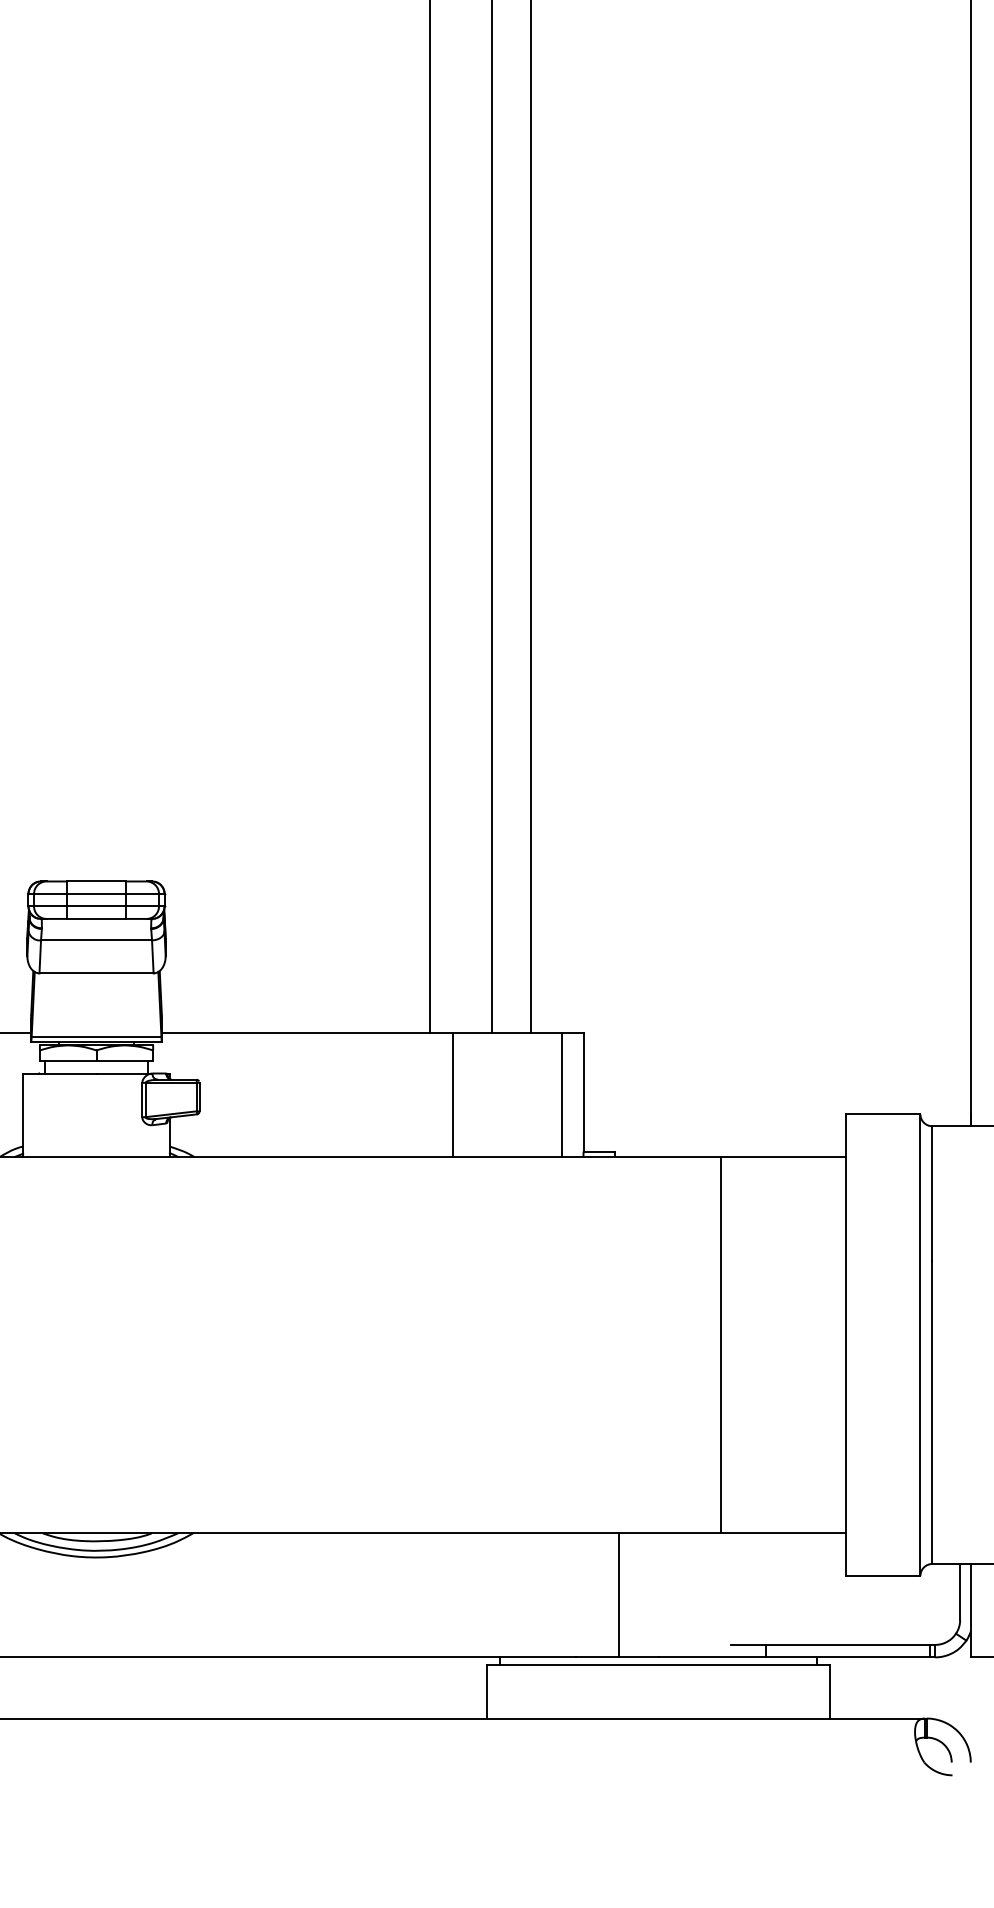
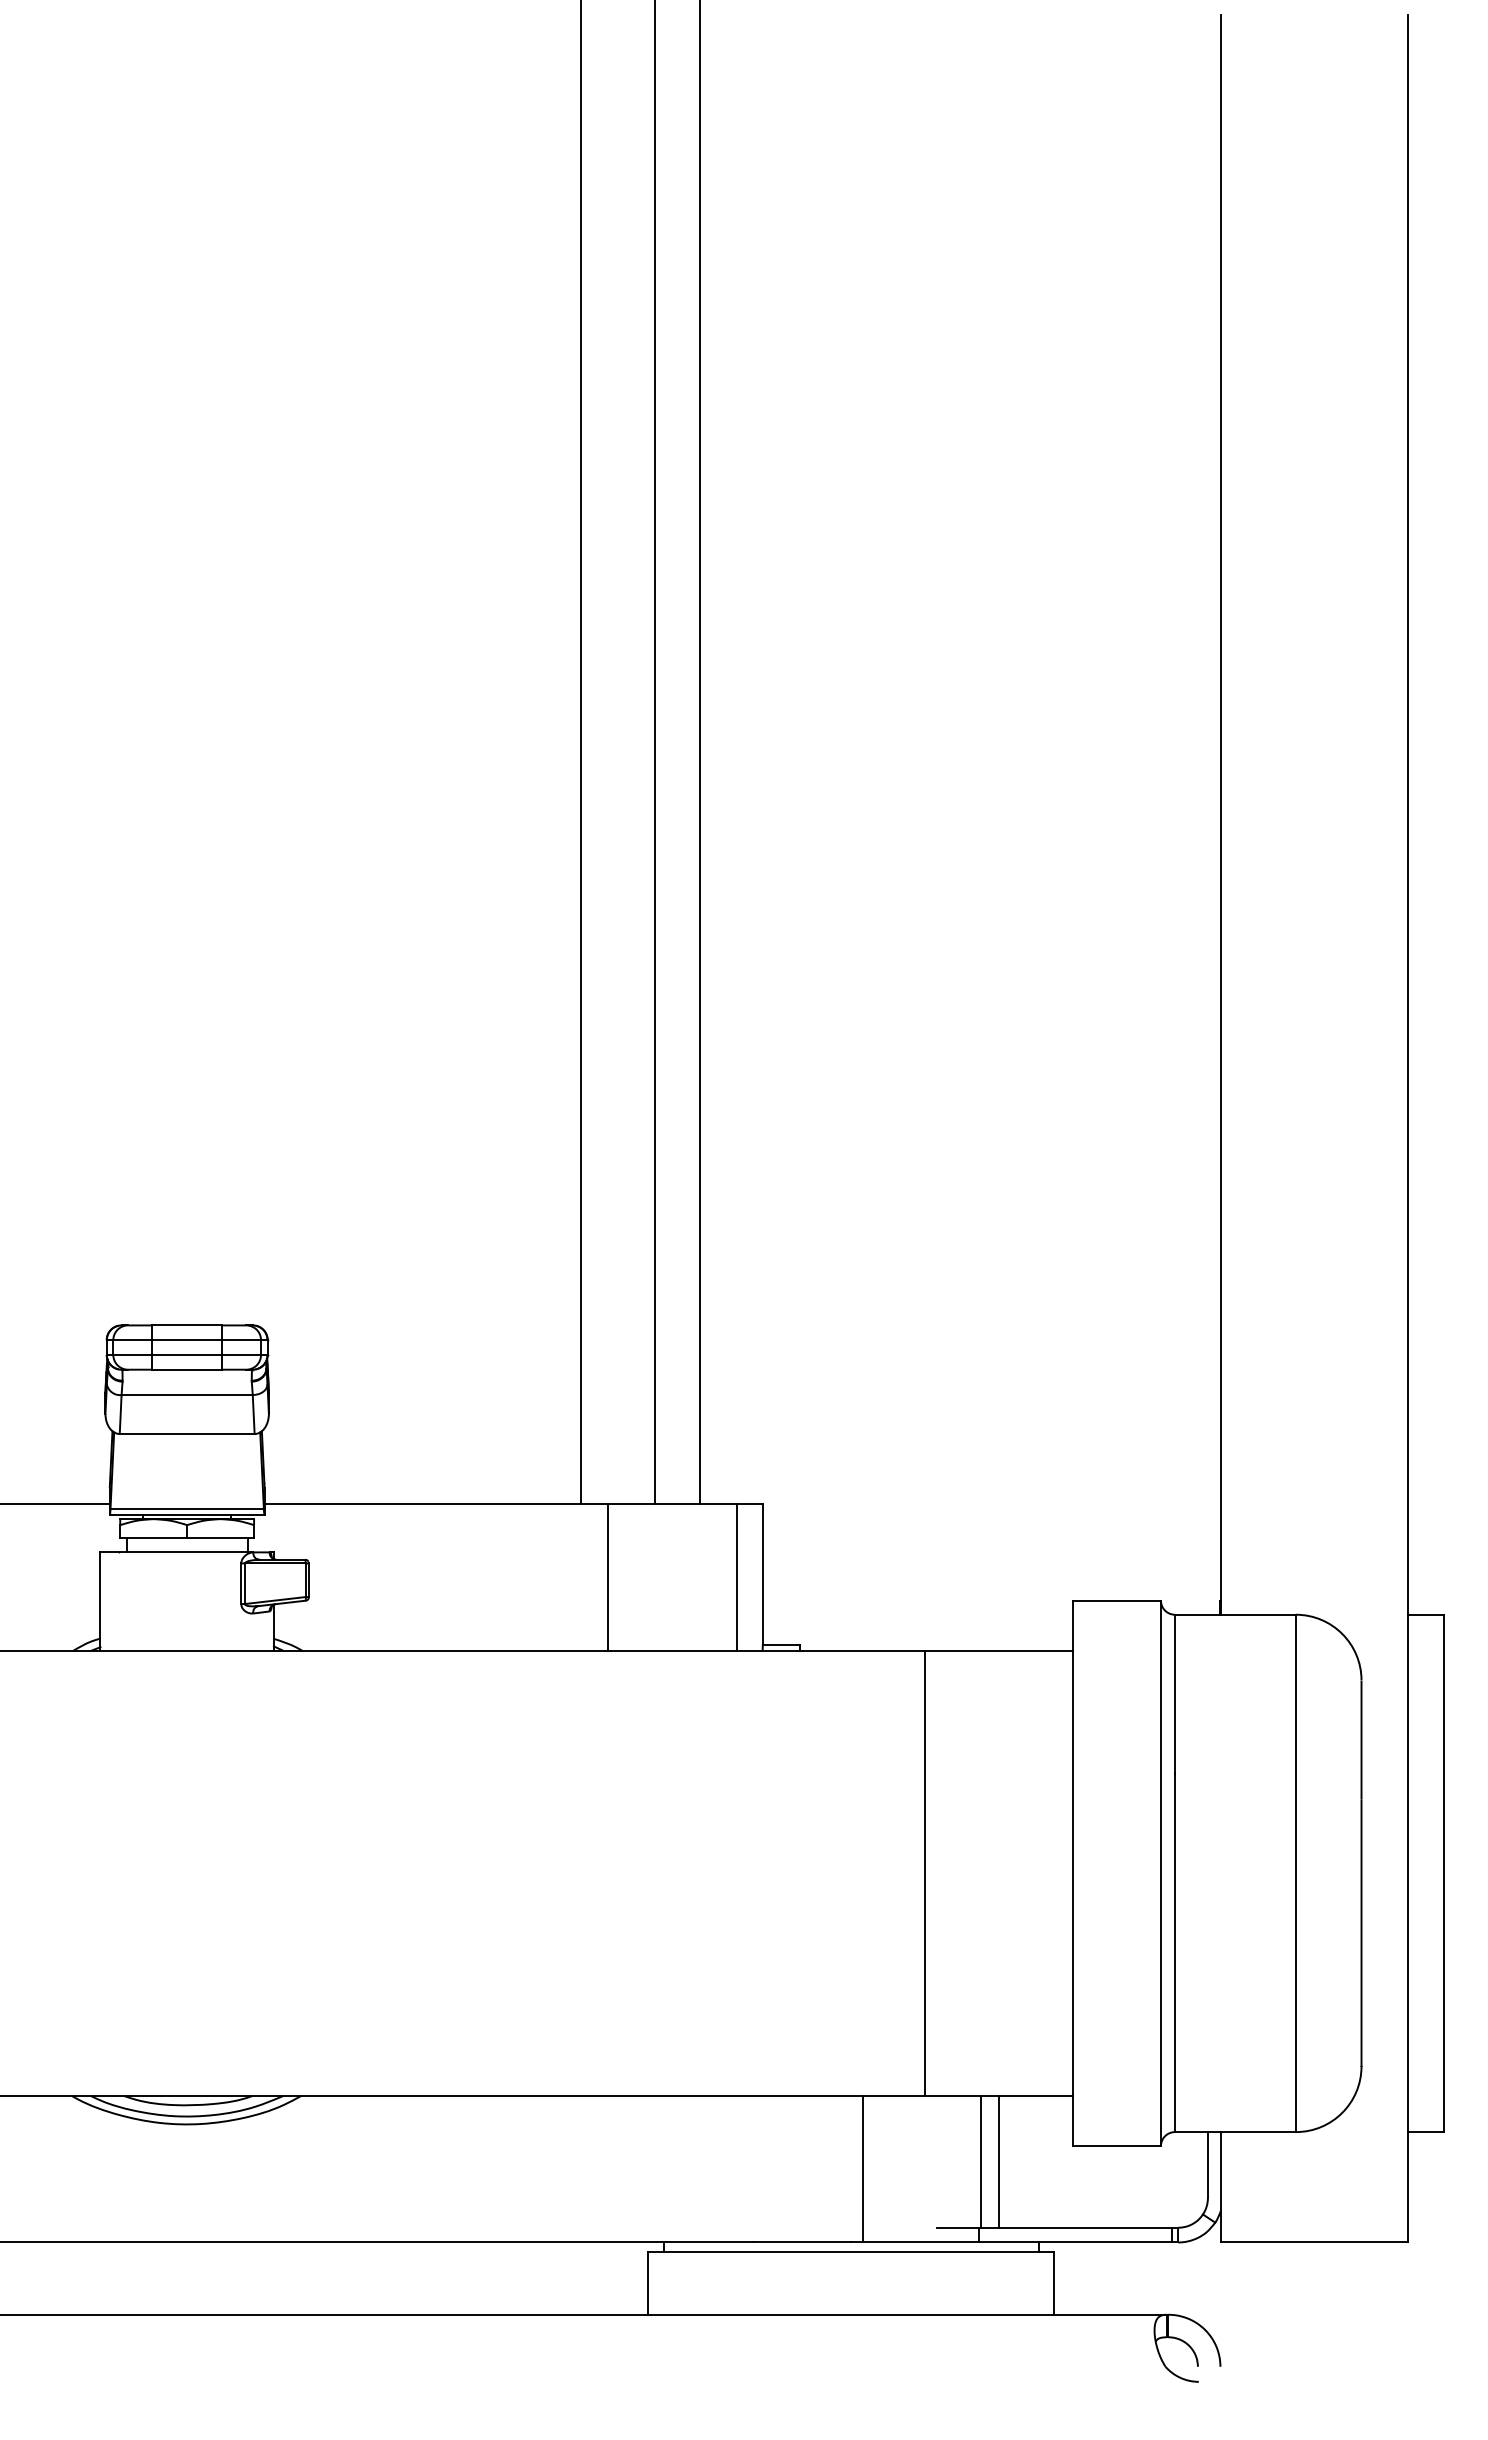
line: (768, 1588) -> (981, 2161), added
line: (783, 1588) -> (999, 2161), added
line: (618, 1594) -> (863, 2168), moved

